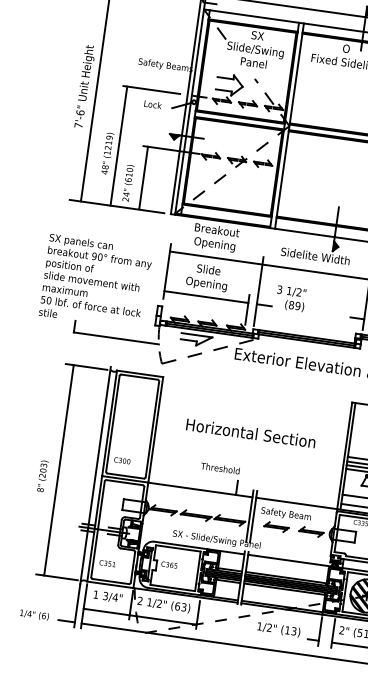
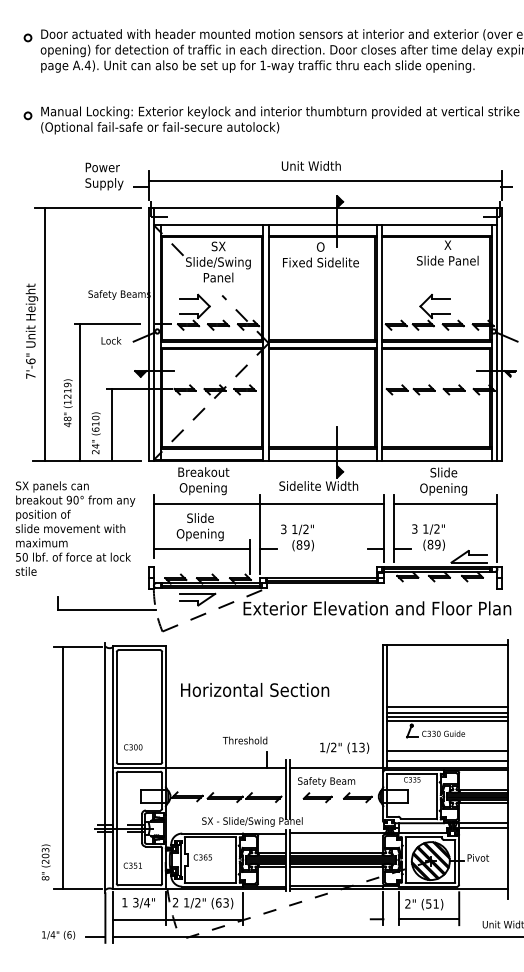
text: (96, 281) -> (75, 528), moved
text: (251, 432) -> (255, 689), moved
text: (42, 476) -> (45, 862), moved
text: (278, 629) -> (344, 747), moved

